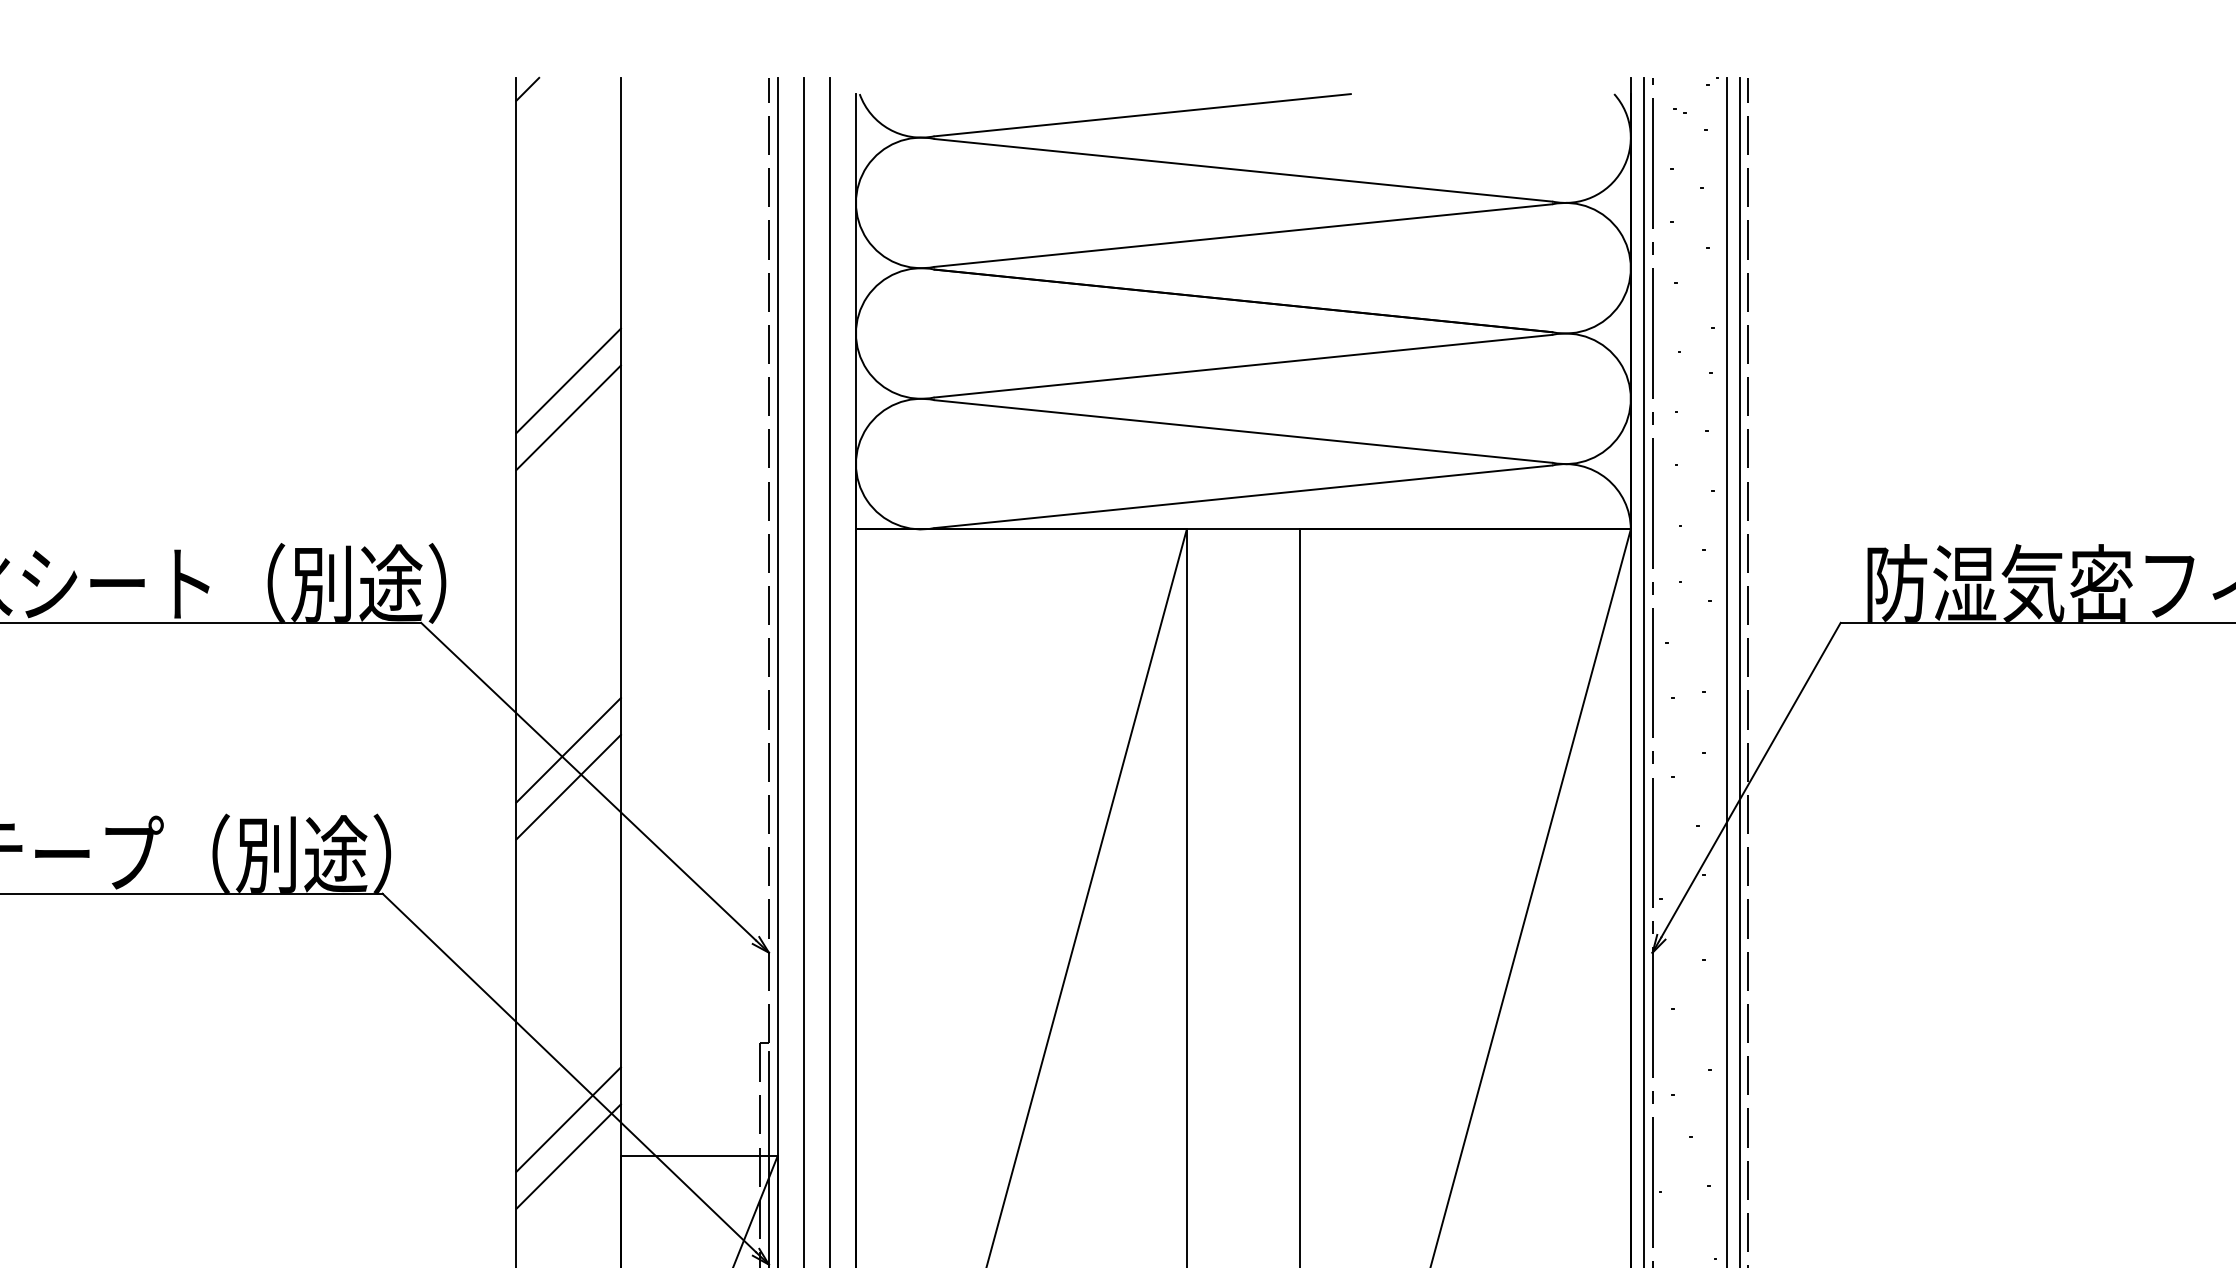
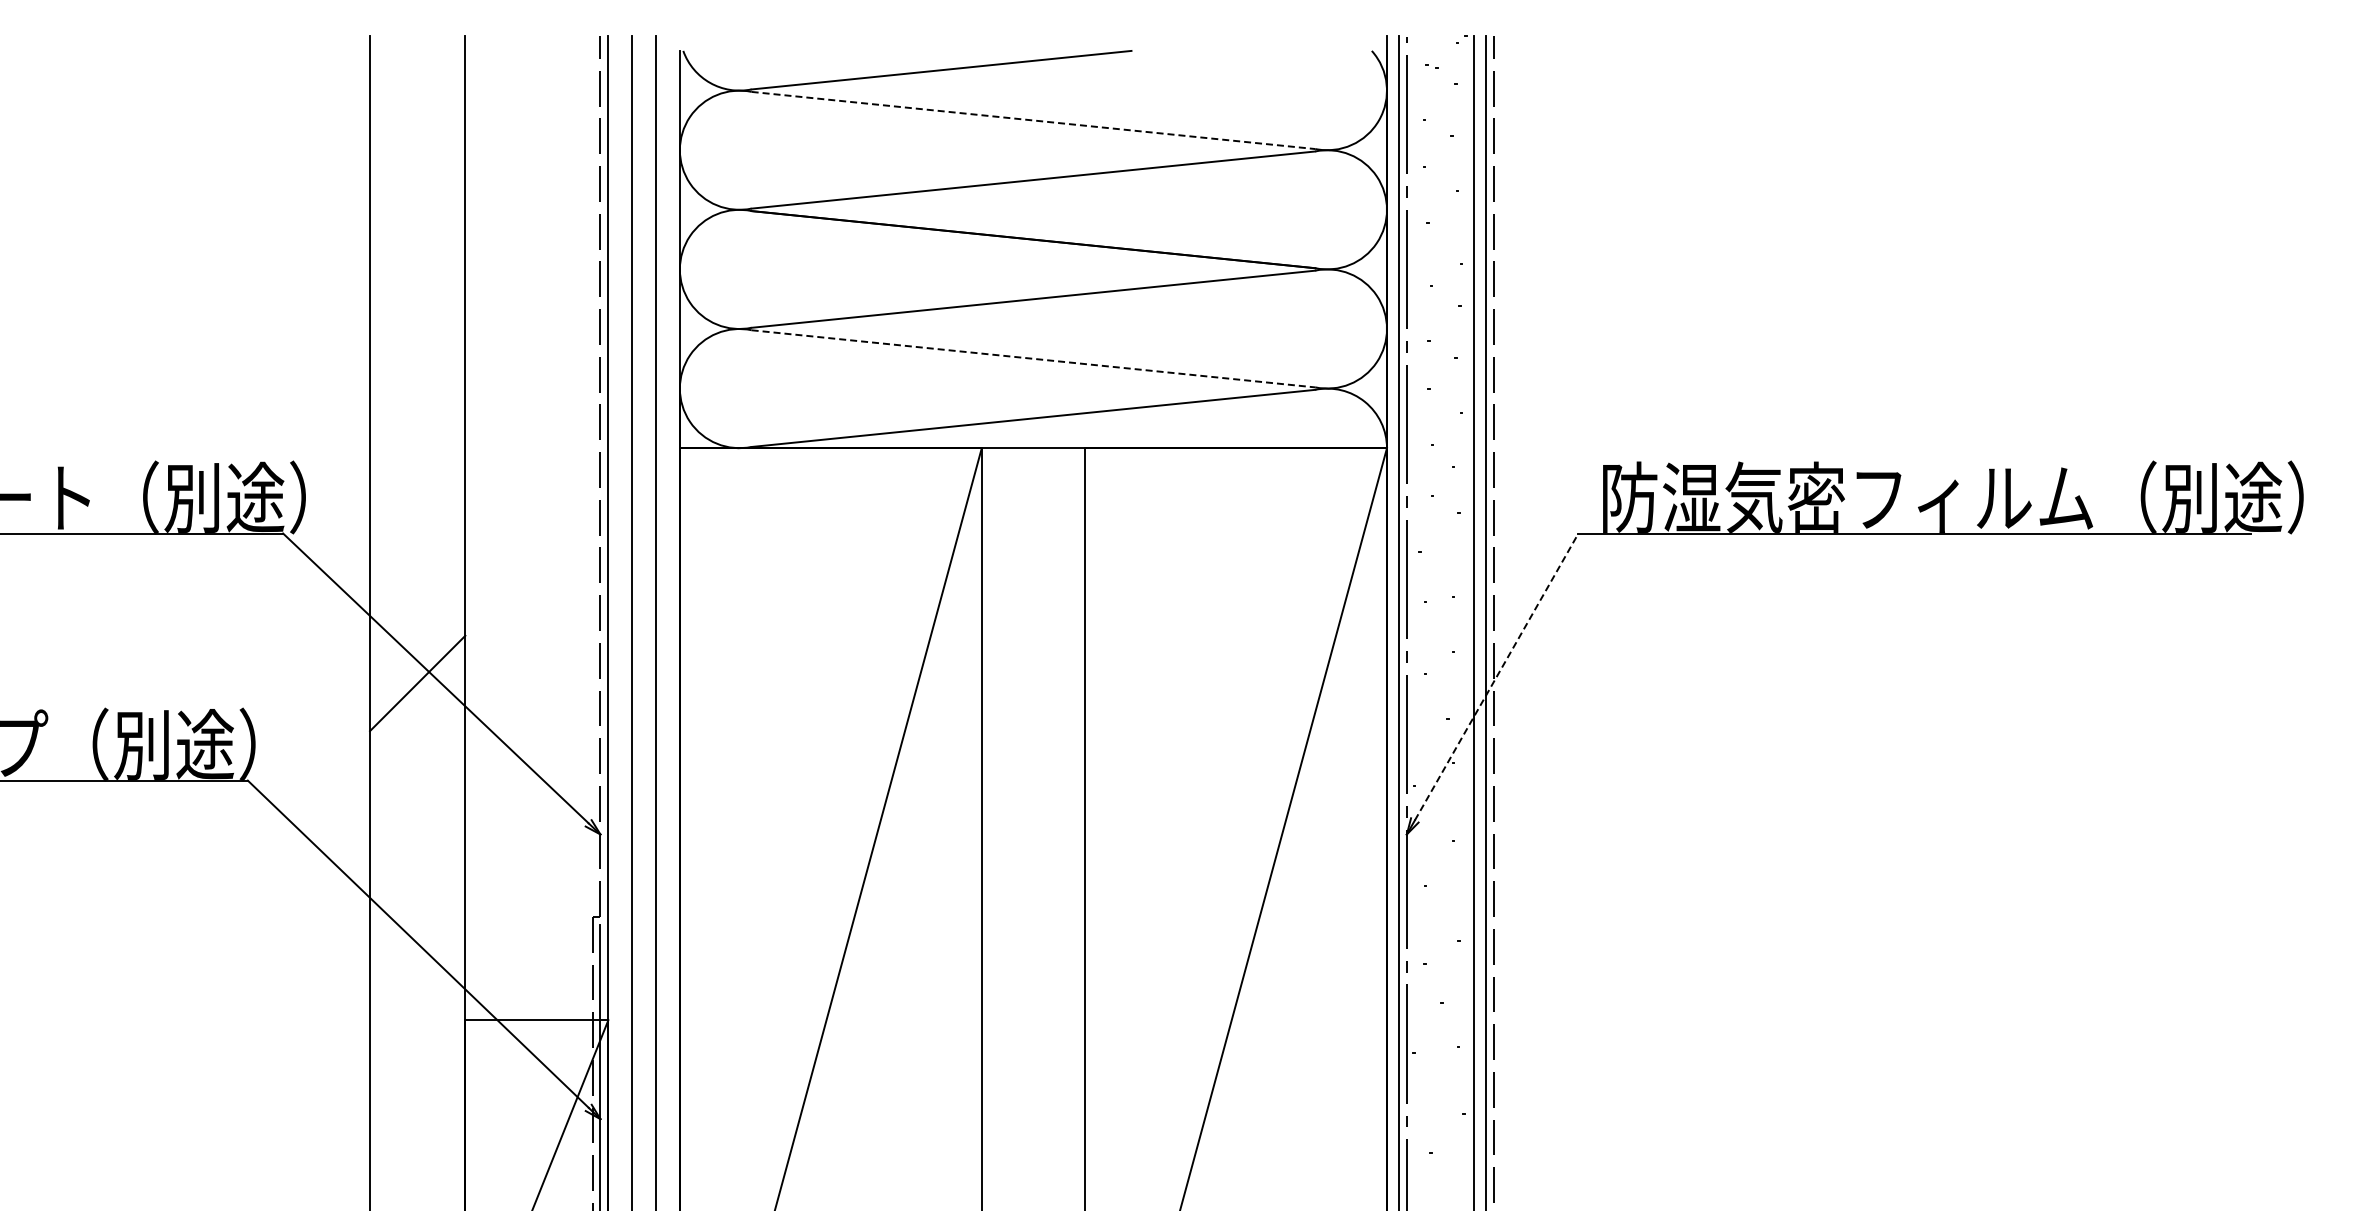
line: (527, 89) -> (380, 46), removed
line: (1243, 170) -> (1033, 120), solid -> dashed
line: (568, 380) -> (417, 312), removed
line: (568, 416) -> (417, 345), removed
line: (1243, 431) -> (1033, 358), solid -> dashed
line: (568, 750) -> (417, 649), removed
line: (1750, 779) -> (1496, 676), solid -> dashed
line: (568, 1119) -> (417, 986), removed
line: (568, 1156) -> (417, 1020), removed

